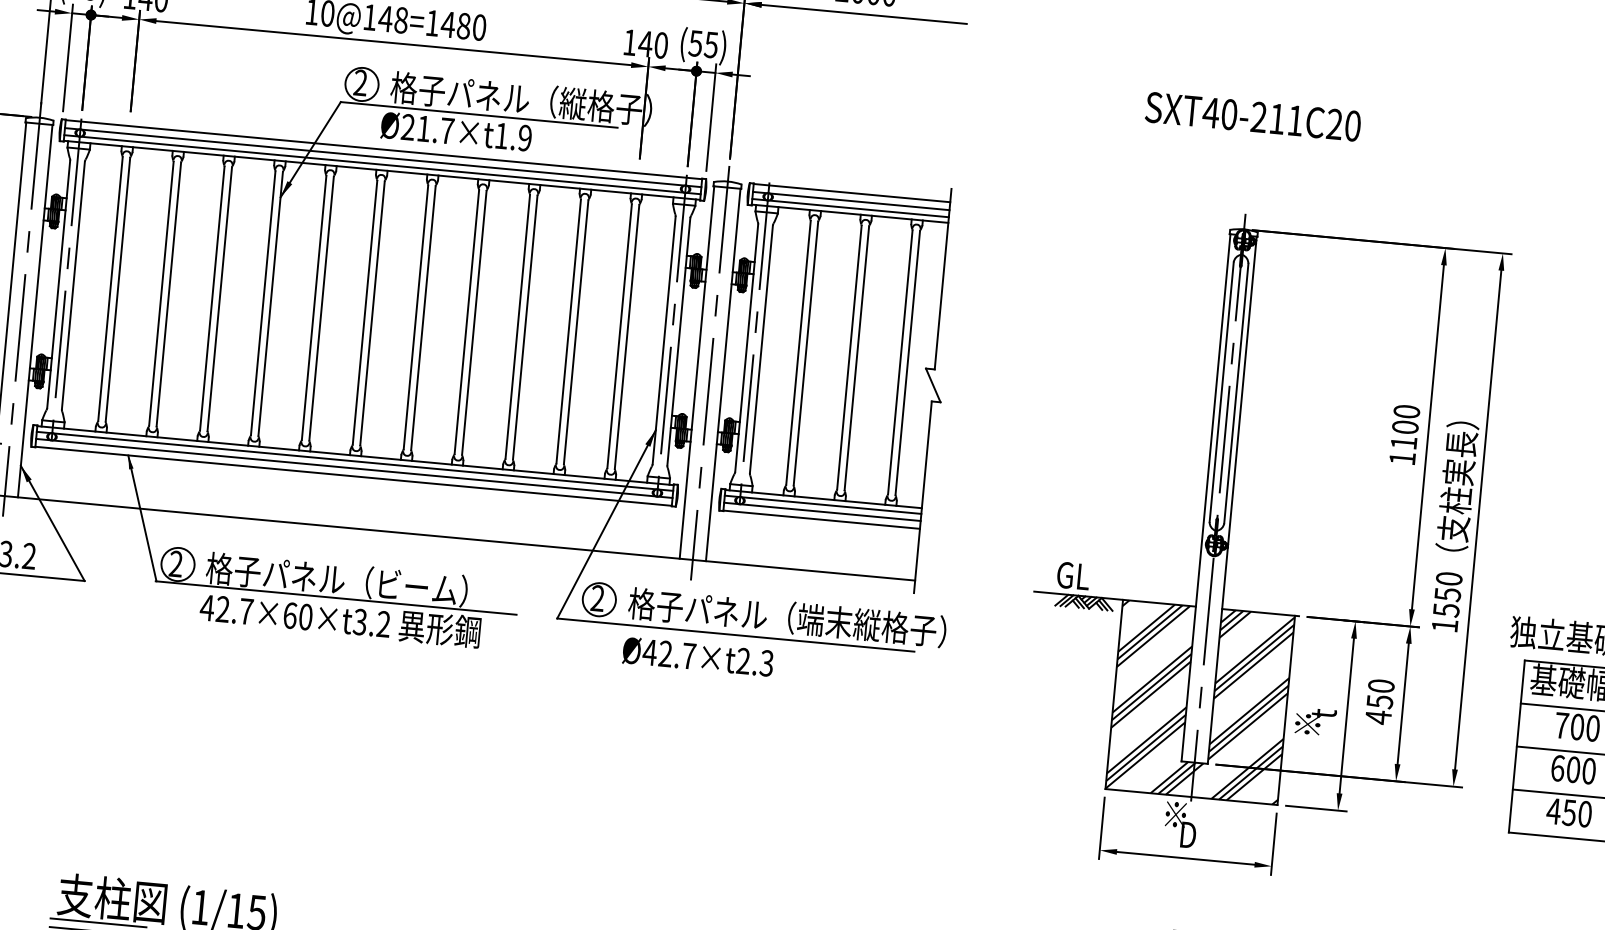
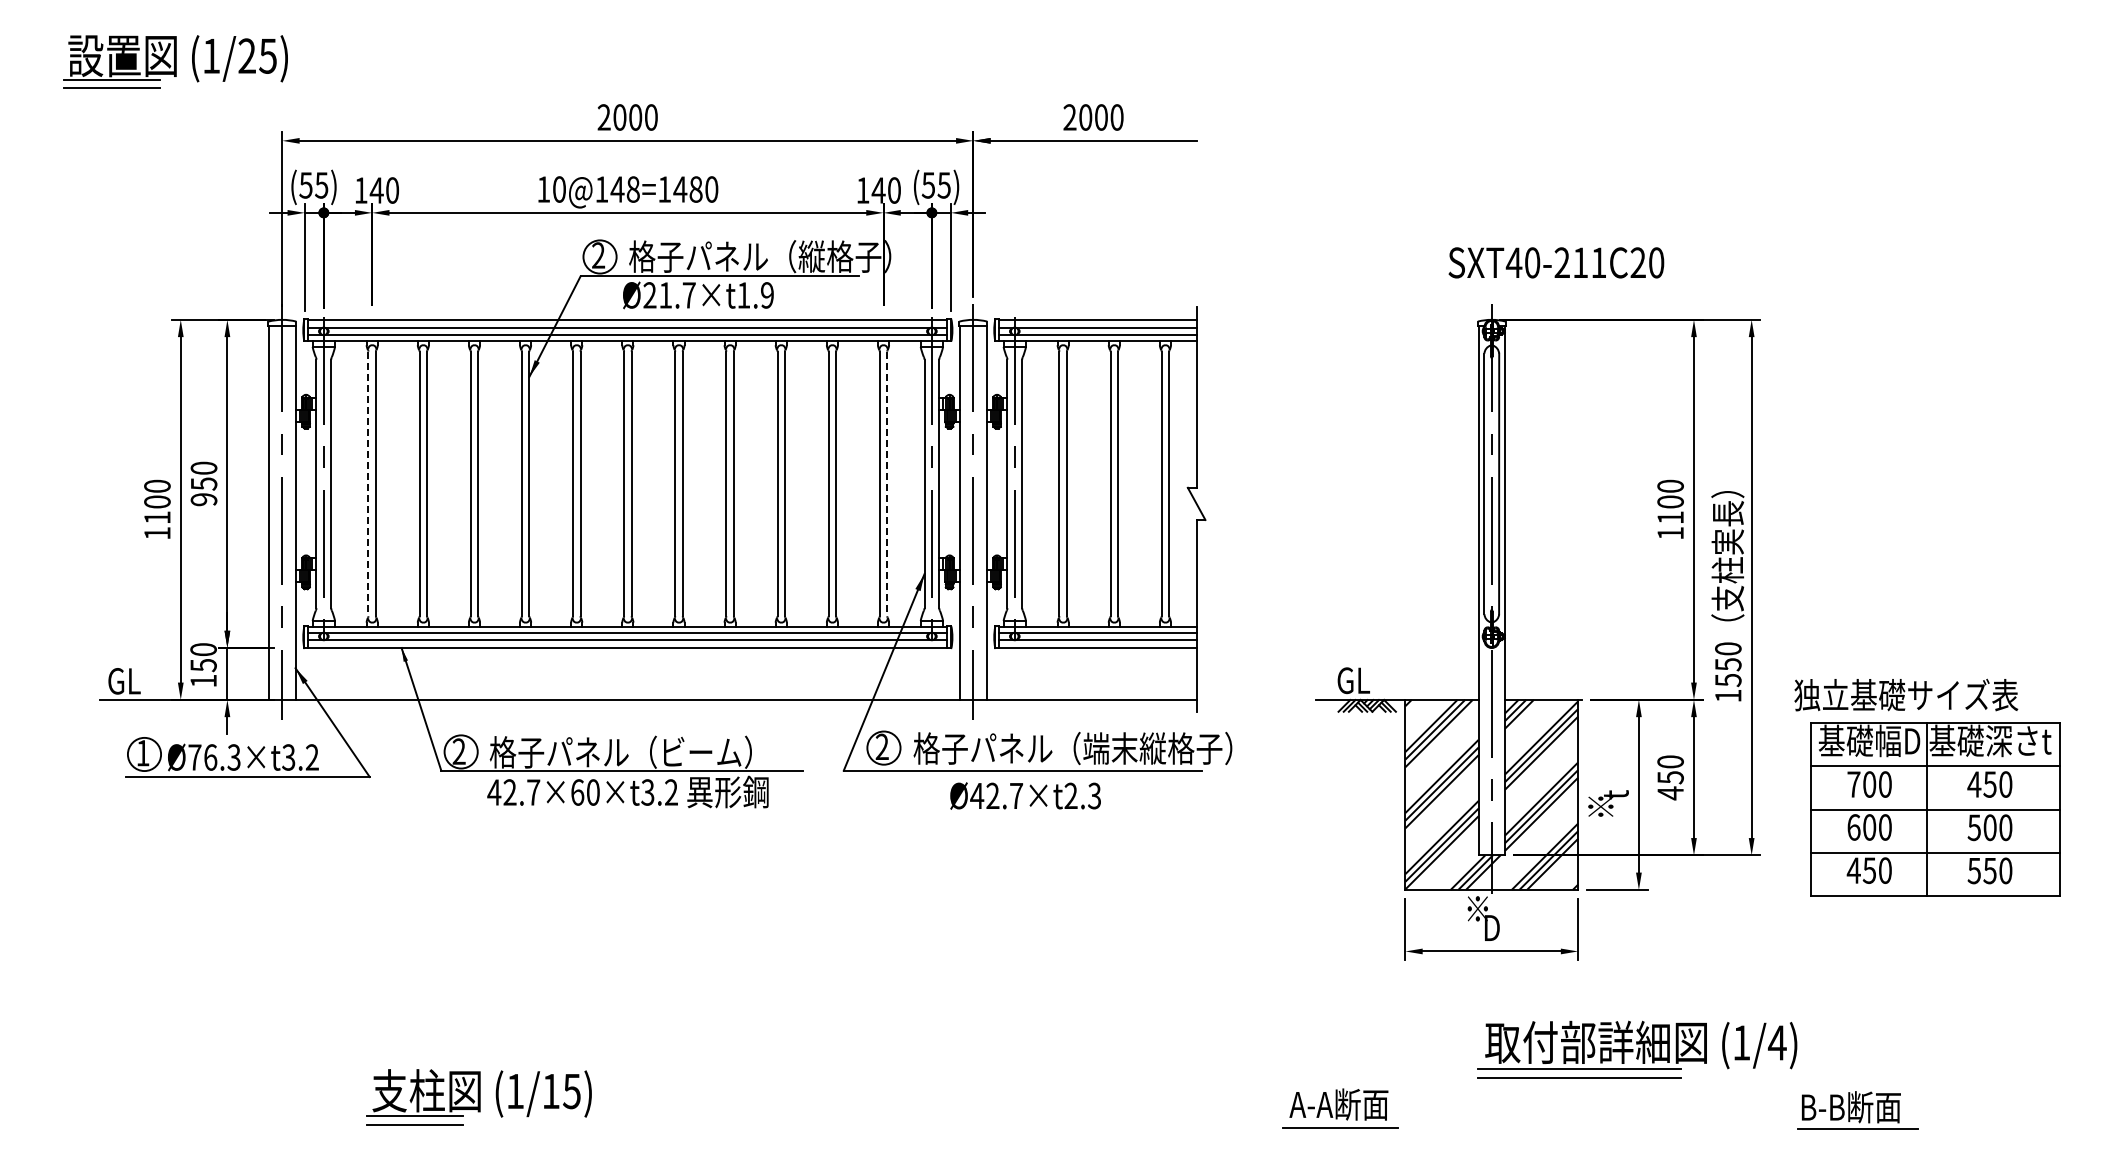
text: (1253, 116) -> (1556, 262), moved
line: (110, 289) -> (368, 484), solid -> dashed
line: (627, 337) -> (887, 484), solid -> dashed
text: (698, 656) -> (1025, 795), moved

